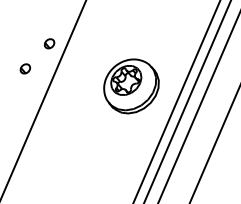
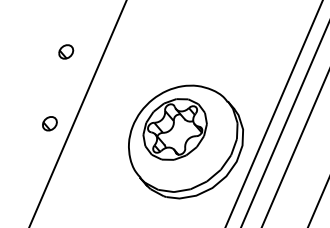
part: (49, 43) -> (66, 51), moved
part: (25, 68) -> (50, 123), moved
part: (131, 86) -> (186, 142), size x1.43

